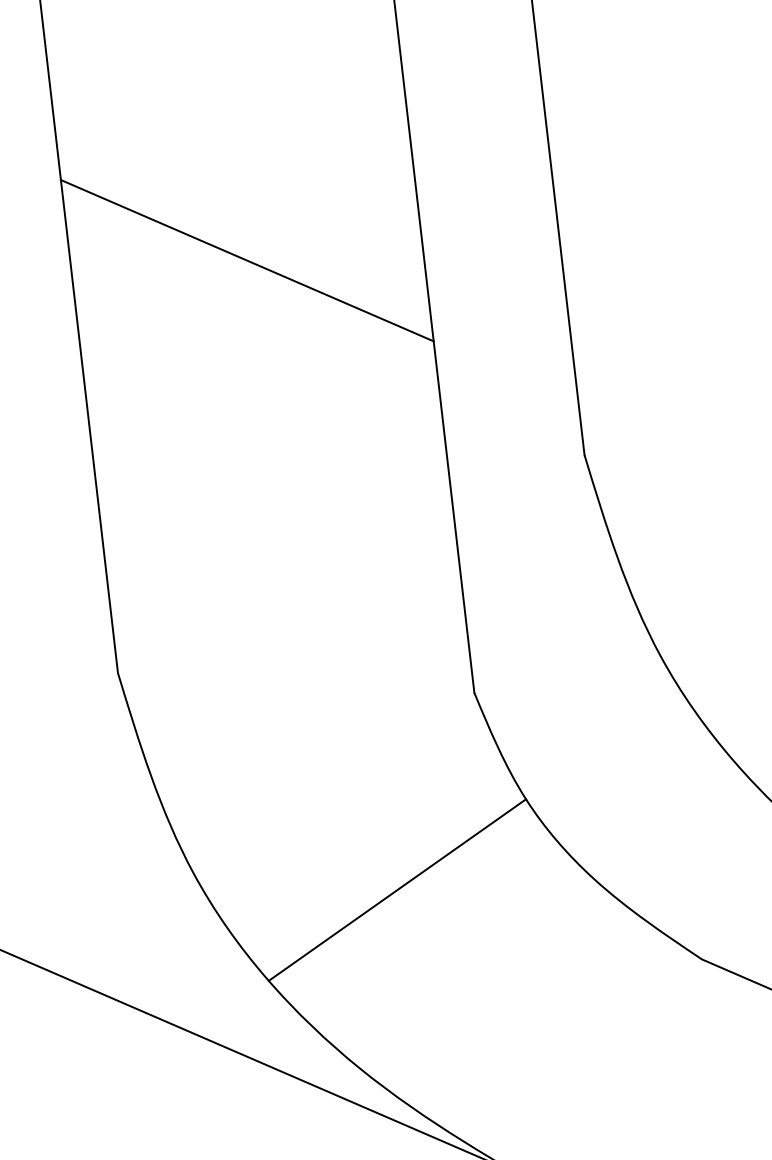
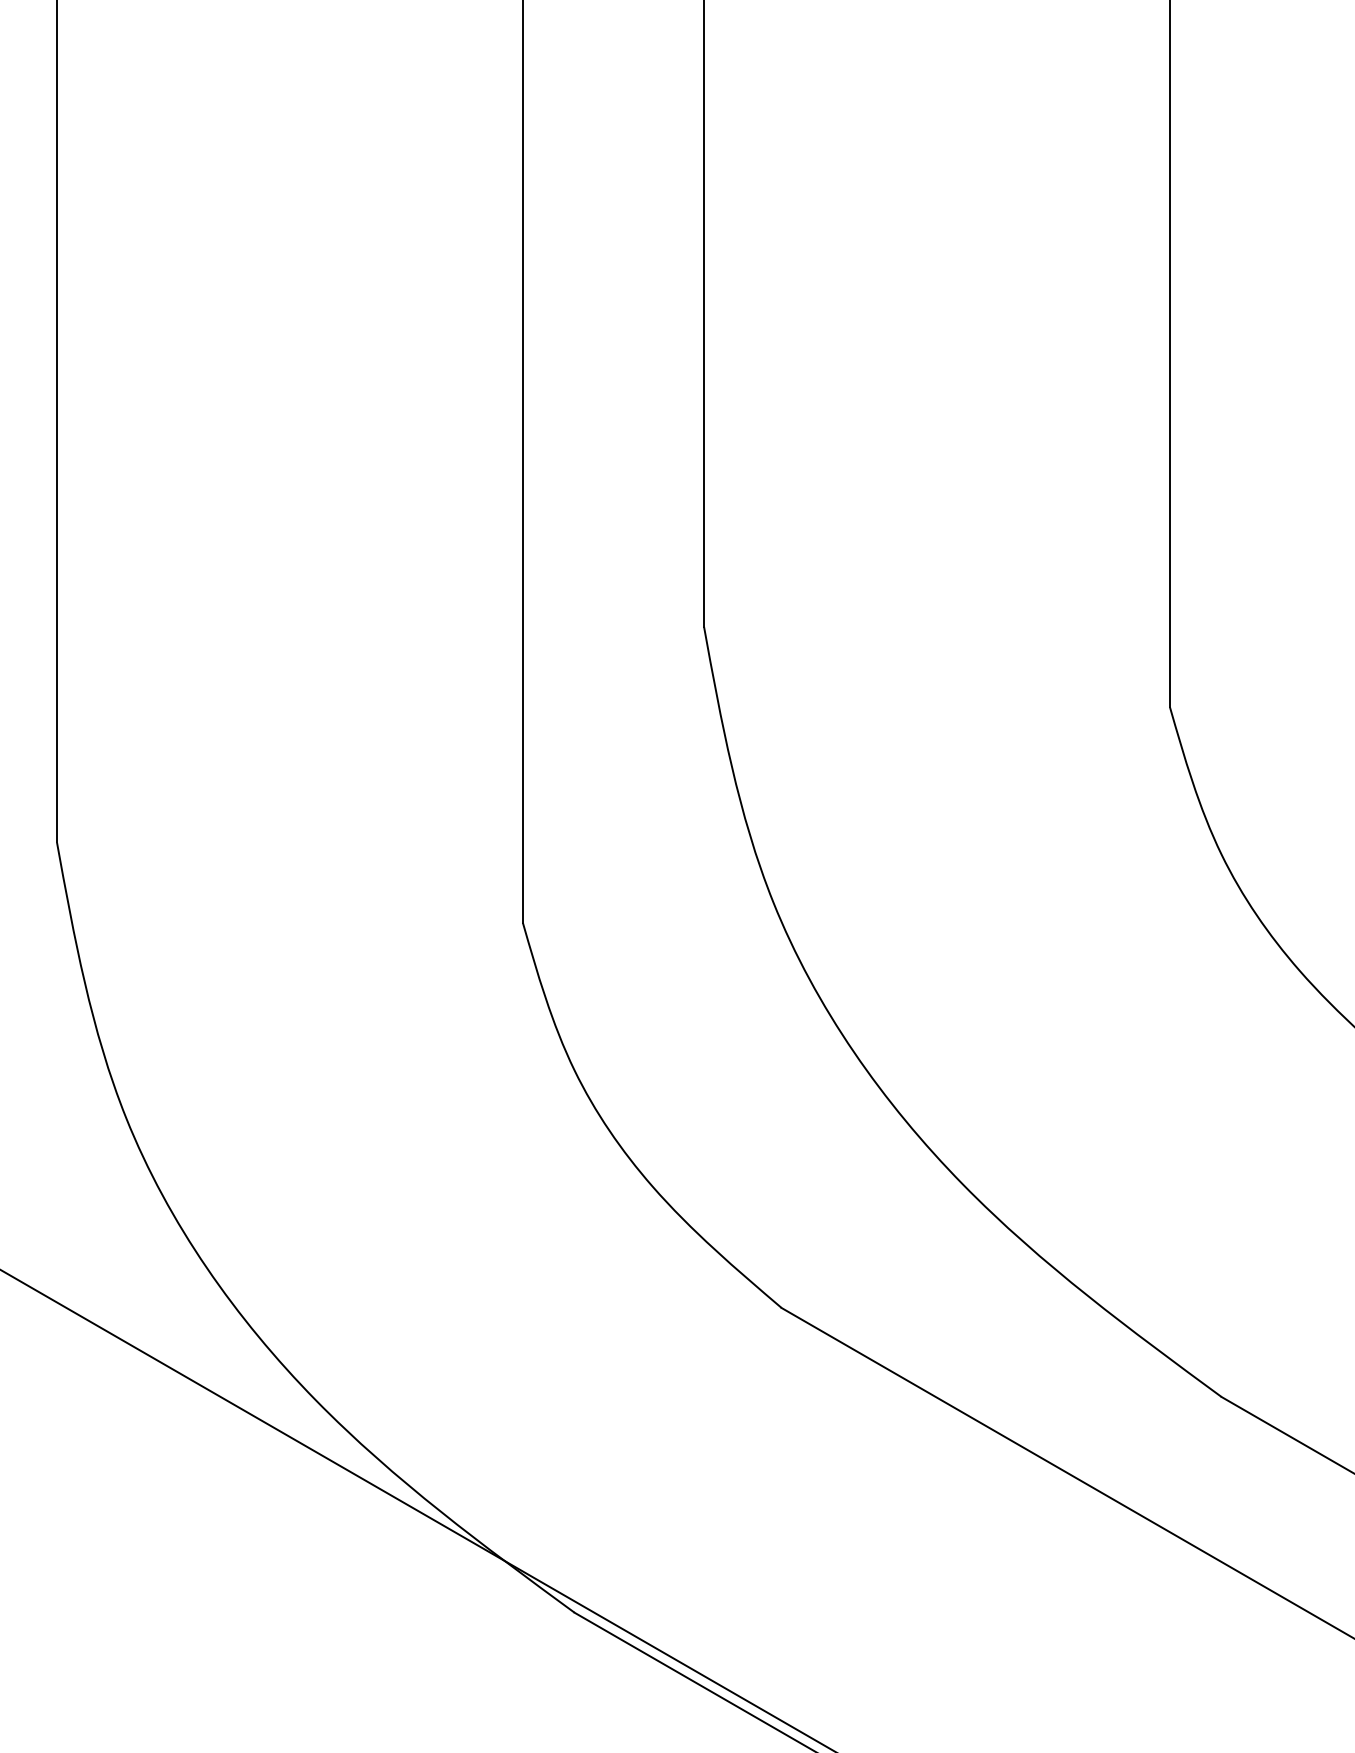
line: (246, 260) -> (289, 319), removed
line: (397, 890) -> (391, 1170), removed

